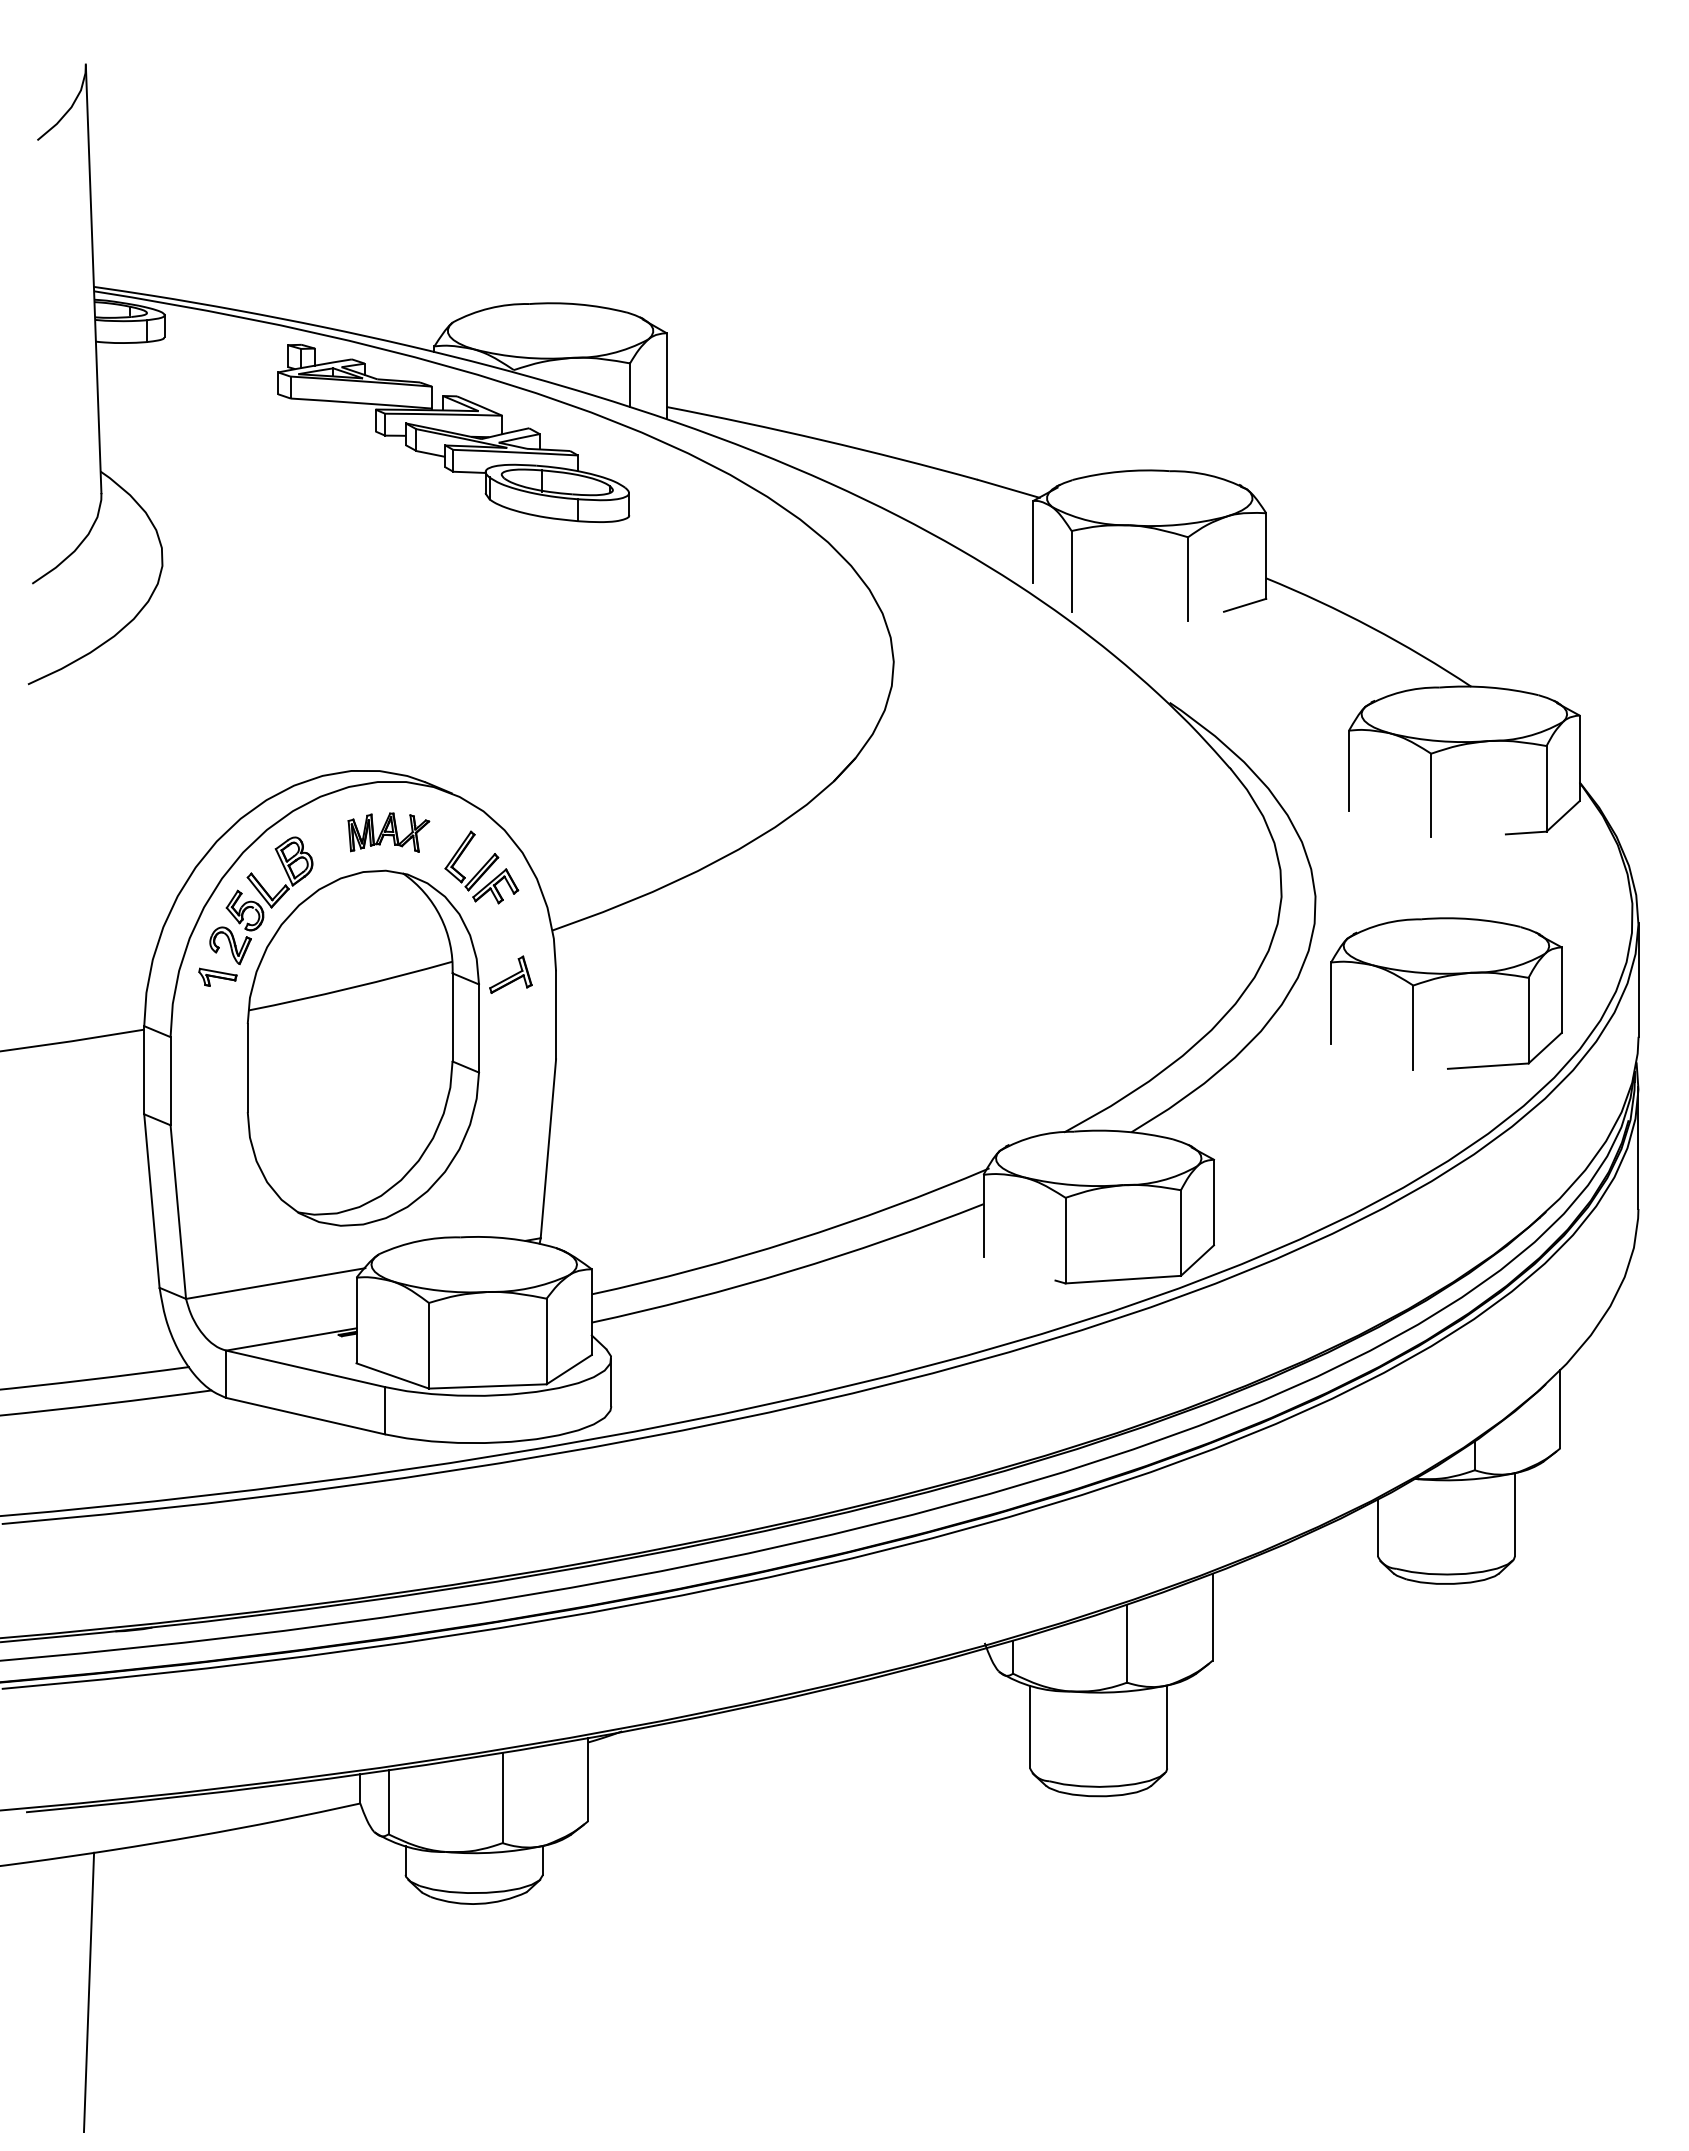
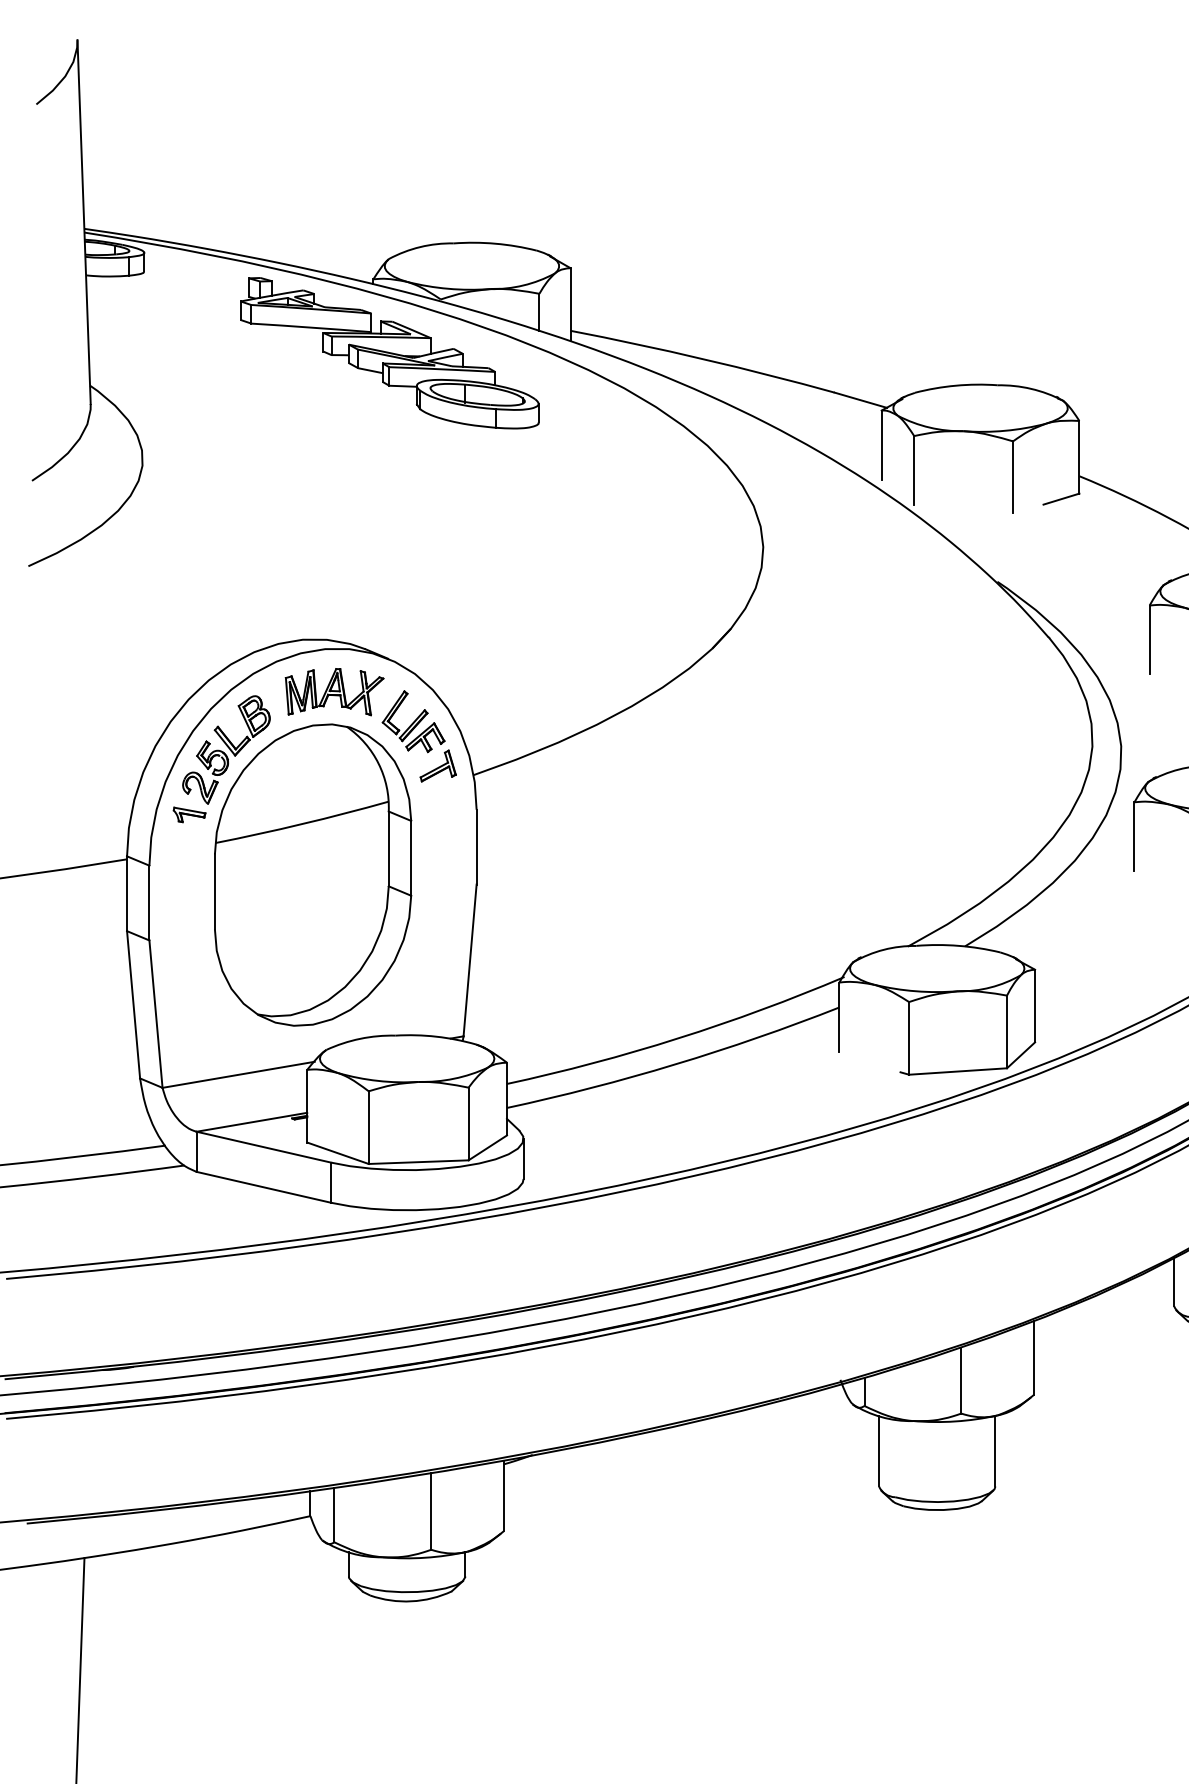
part: (388, 832) -> (334, 691), size x1.43
part: (510, 974) -> (437, 765), moved

